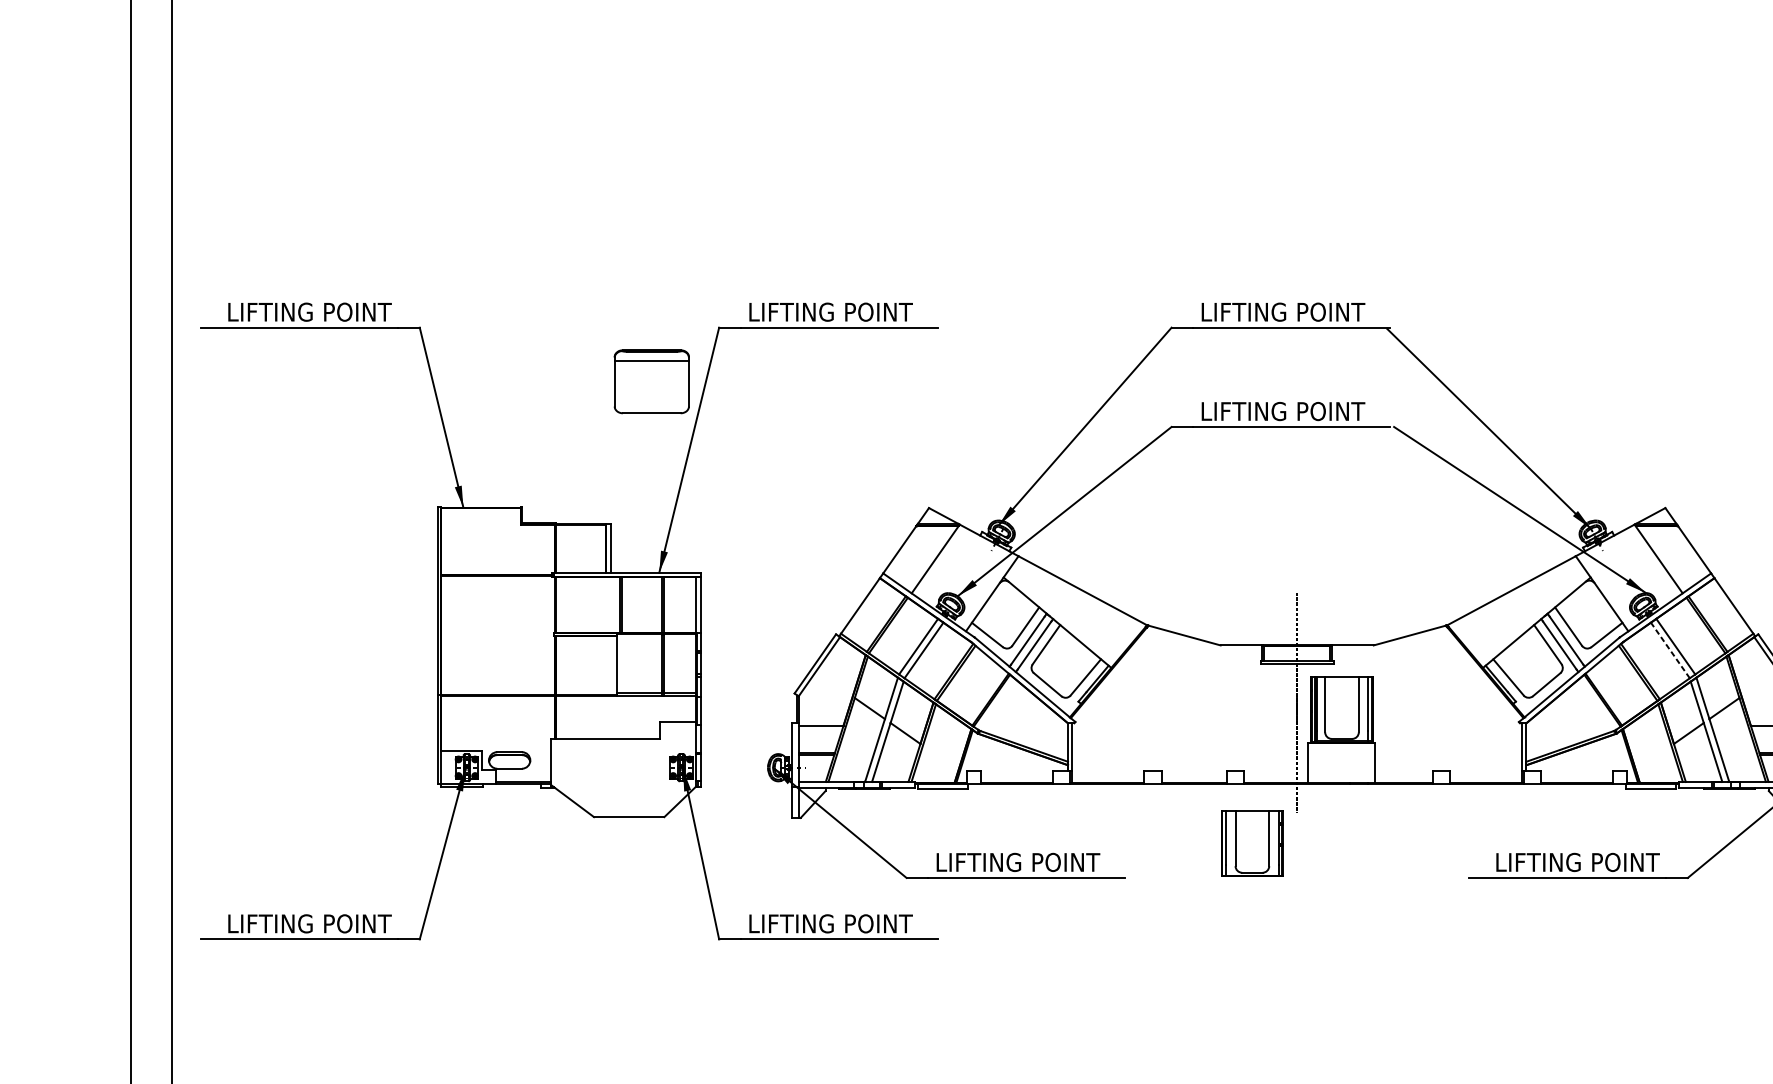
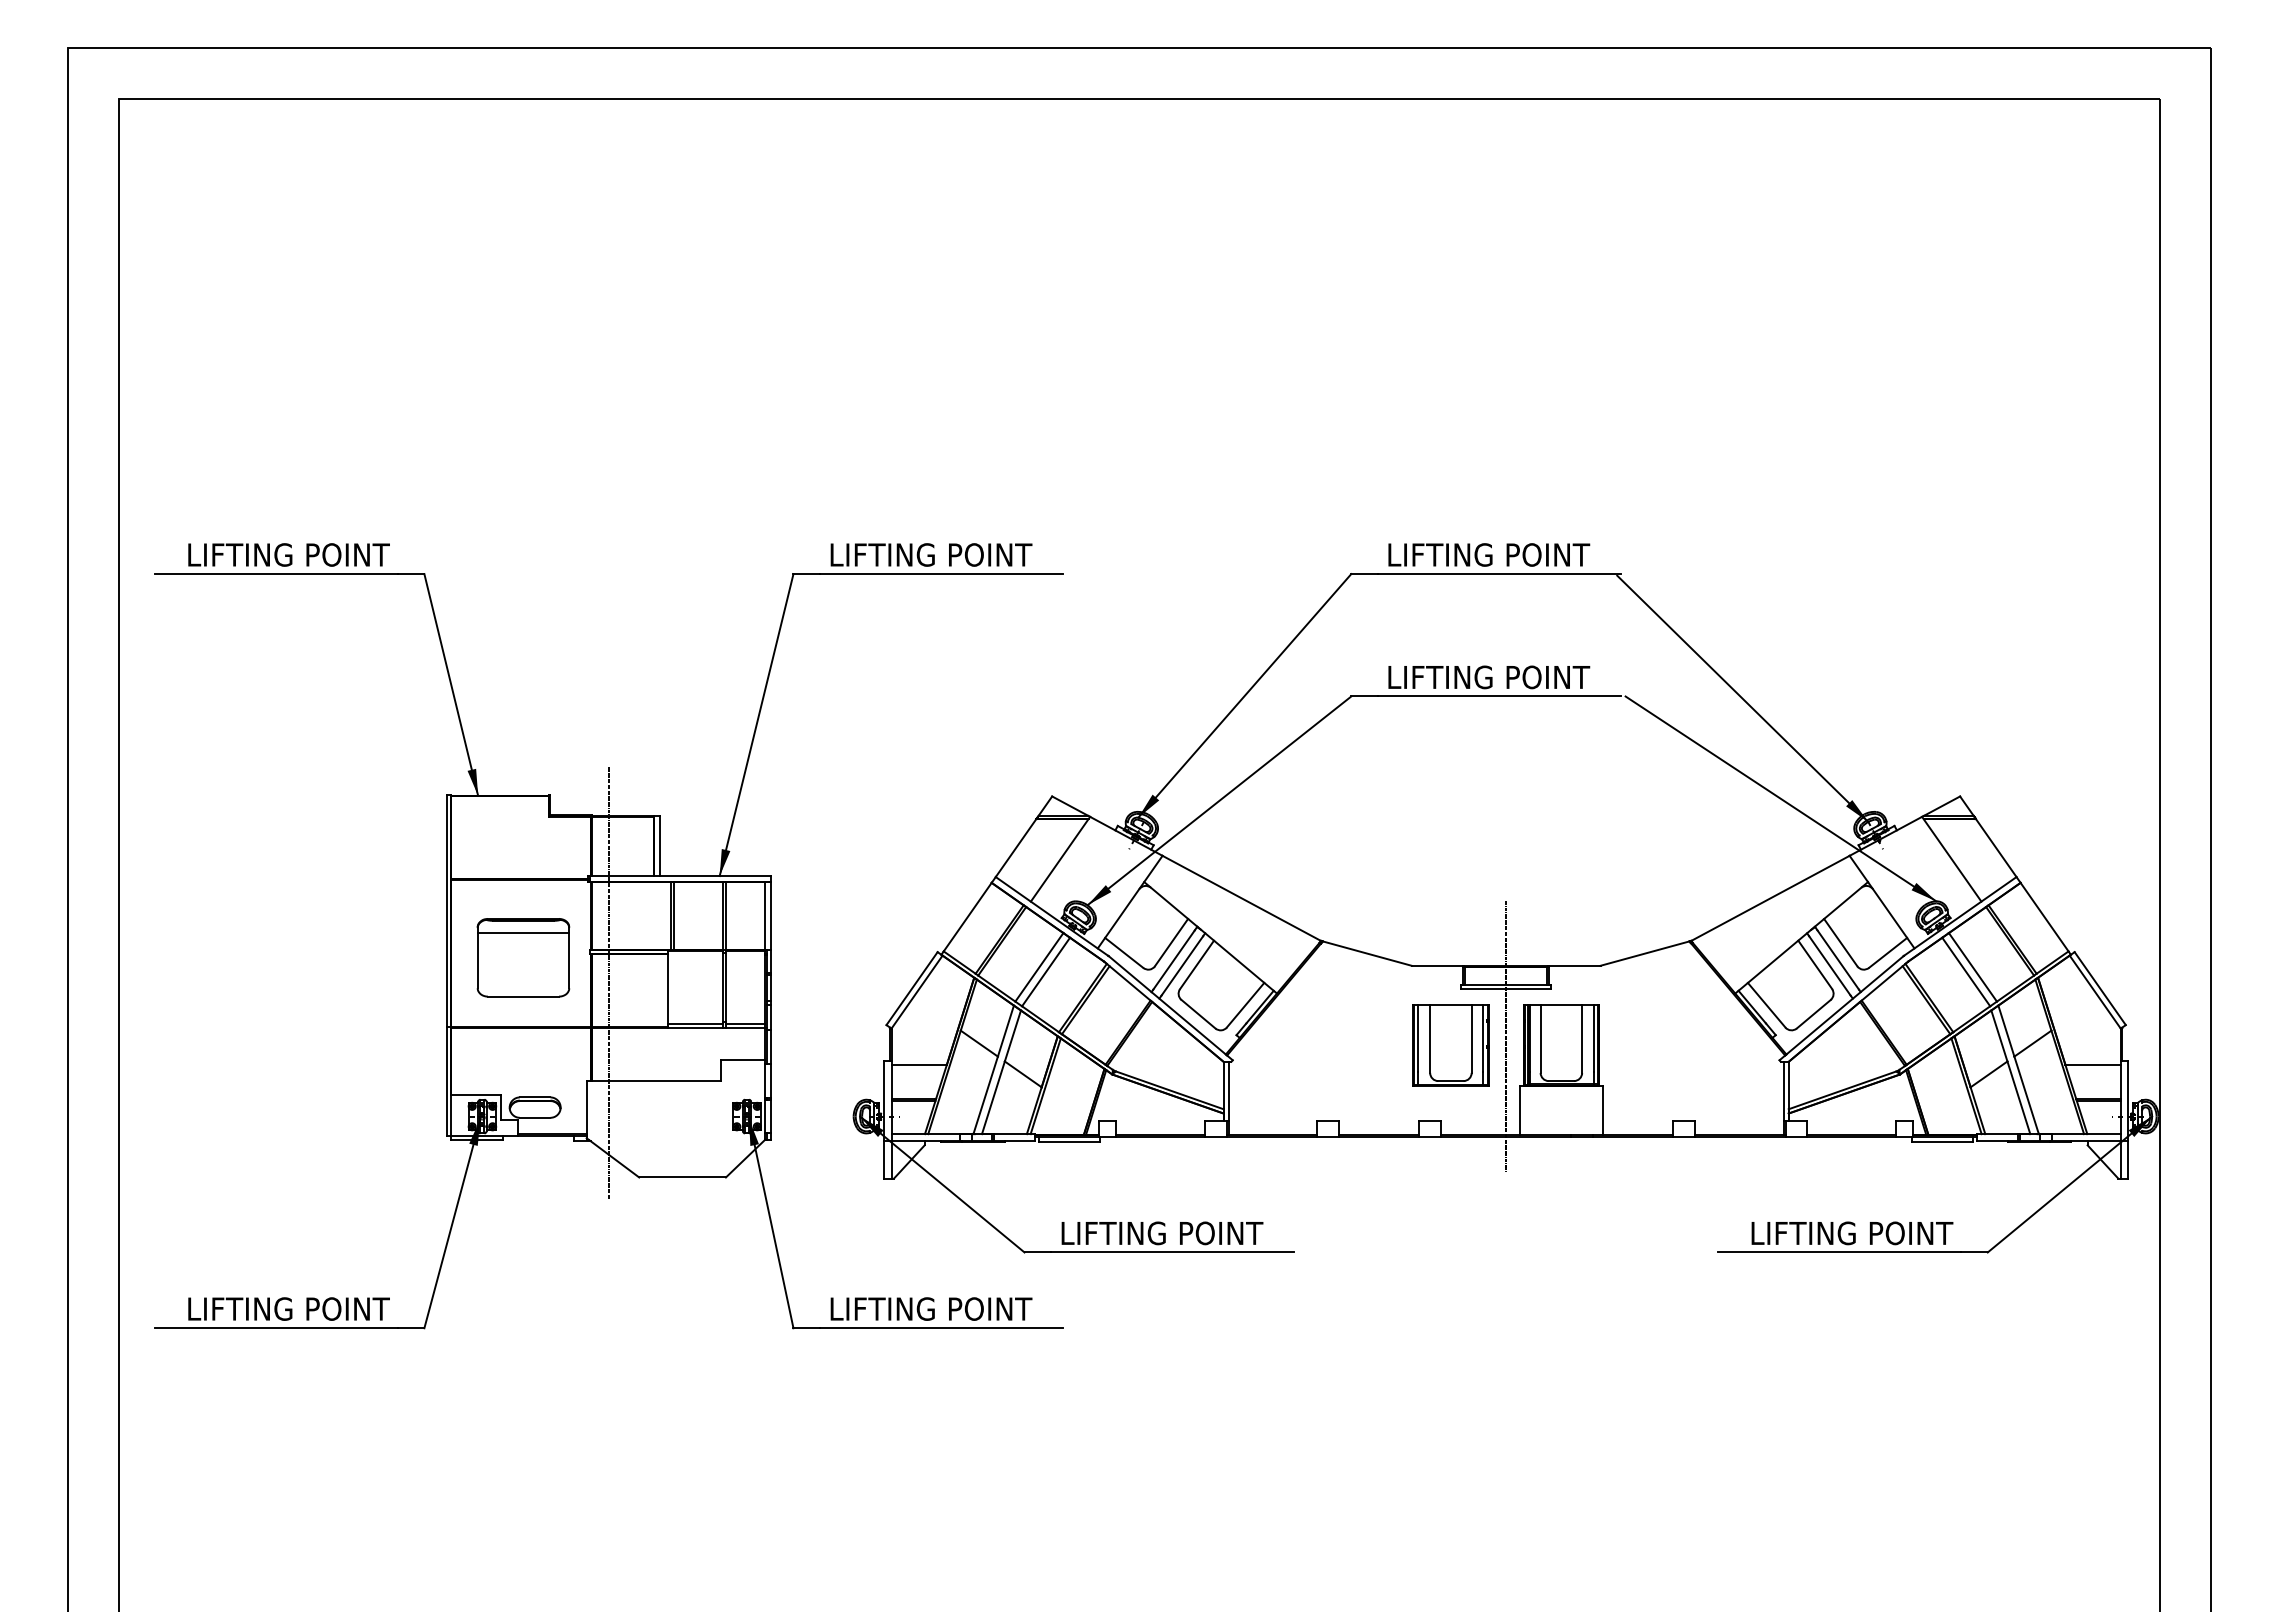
part: (651, 381) -> (523, 957), moved
line: (1670, 650) -> (1966, 972), dashed -> solid
line: (569, 658) -> (608, 982), added
part: (1252, 843) -> (1450, 1045), moved

